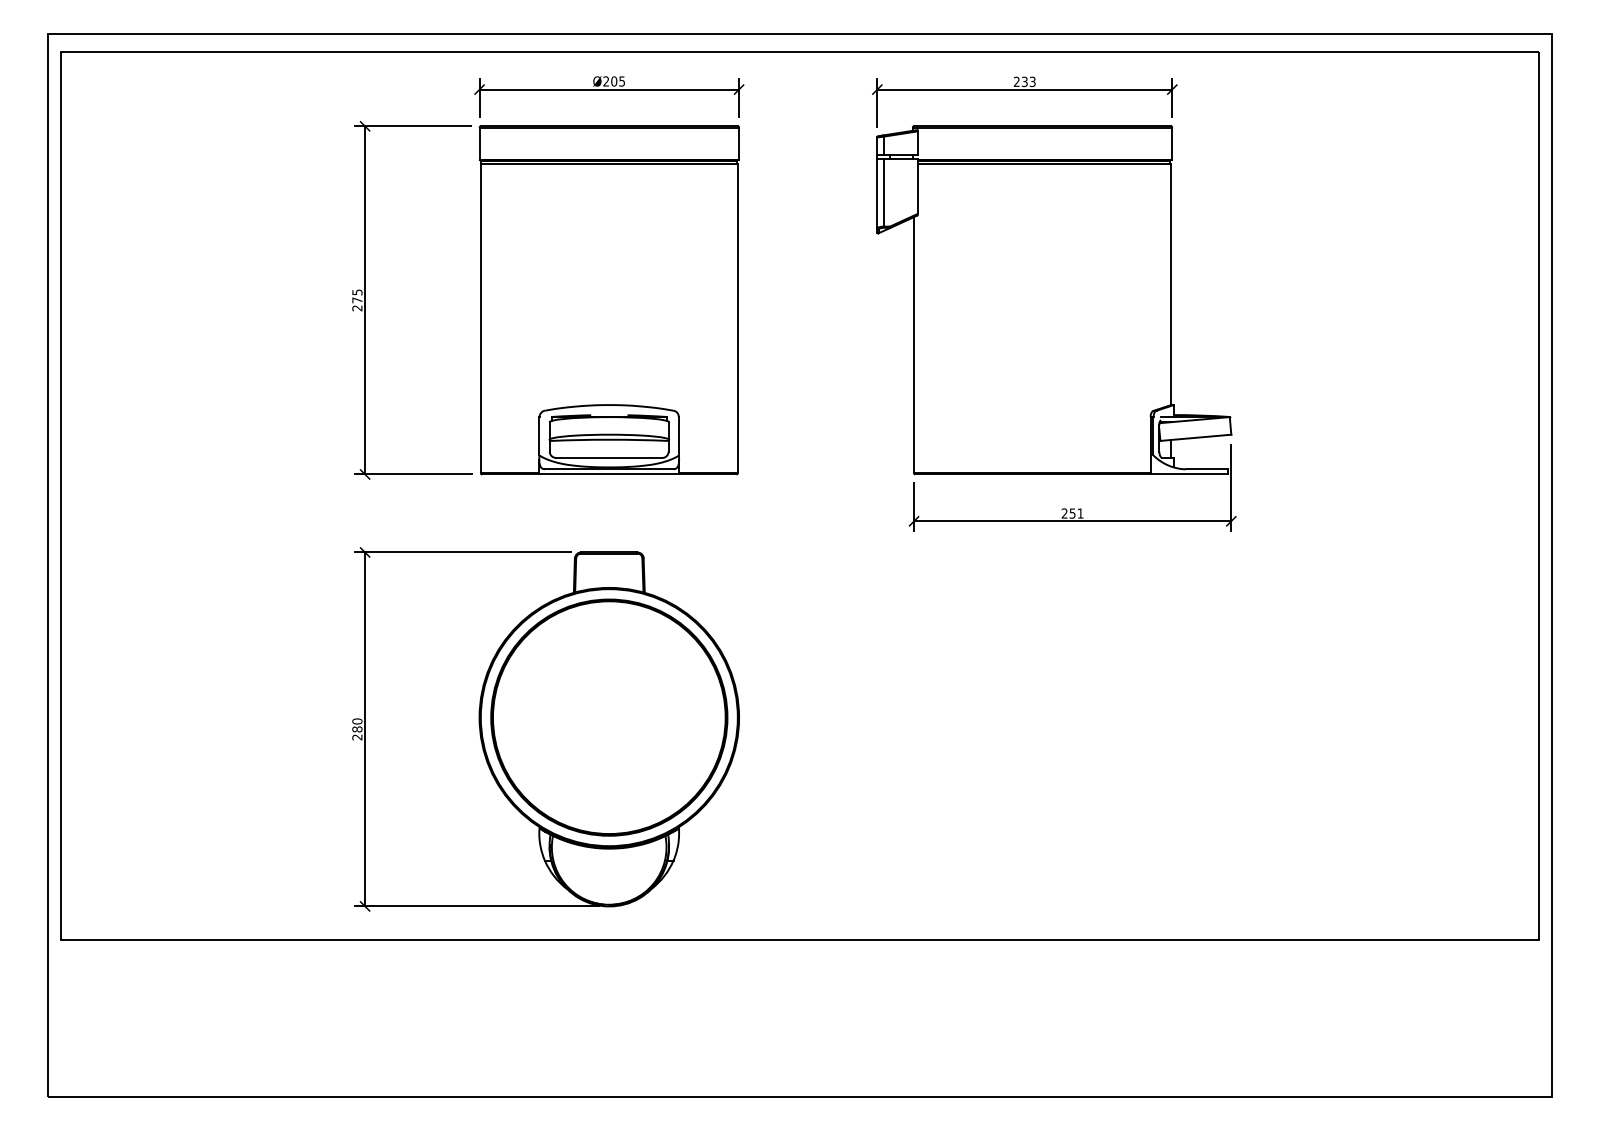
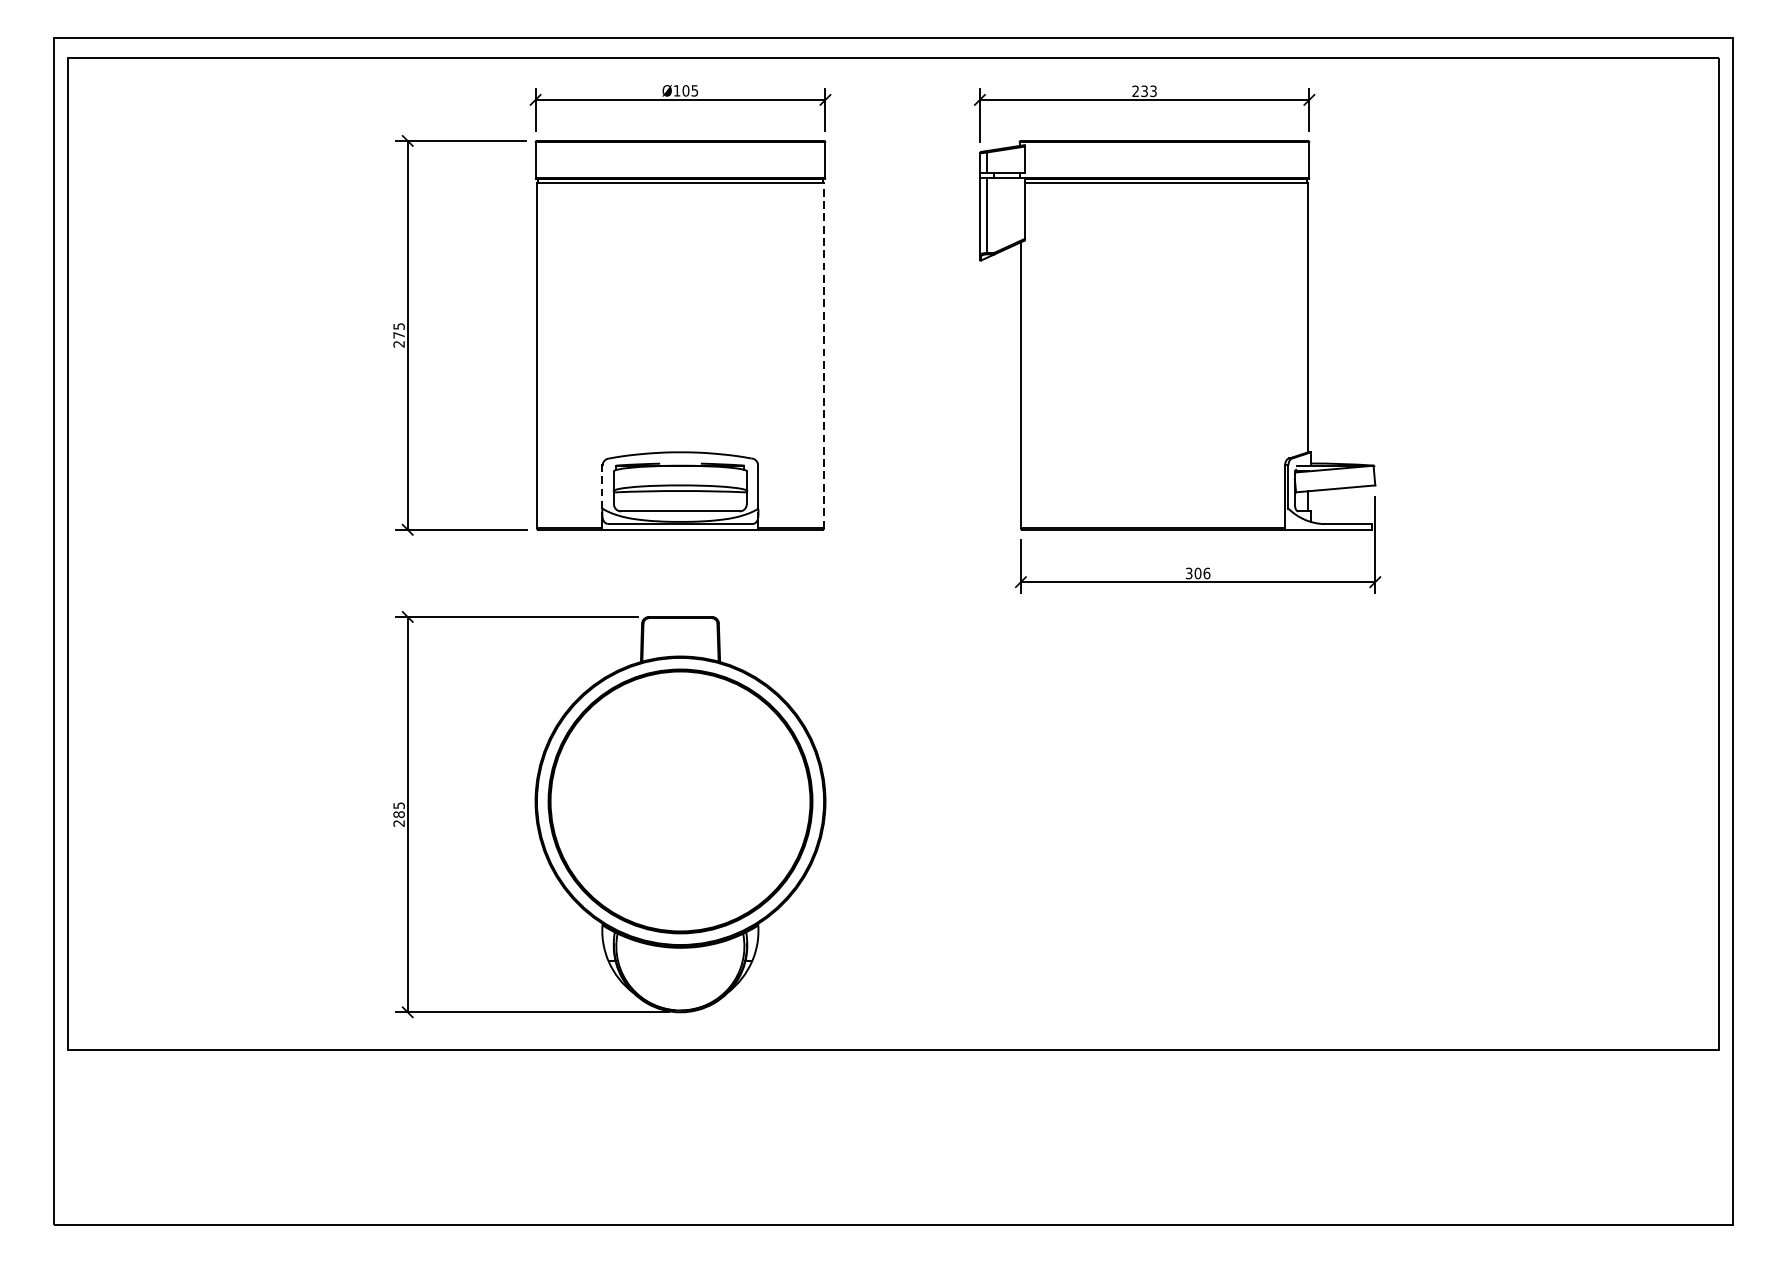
text: (605, 81) -> (676, 90), Ø205 -> Ø105
line: (737, 318) -> (823, 355), solid -> dashed
line: (539, 435) -> (602, 486), solid -> dashed
text: (1072, 513) -> (1197, 573), 251 -> 306
text: (357, 721) -> (399, 805), 280 -> 285

